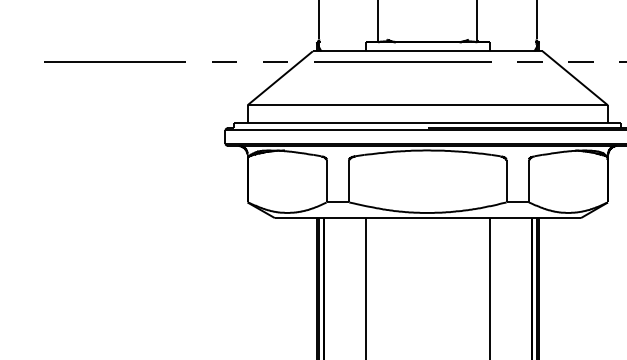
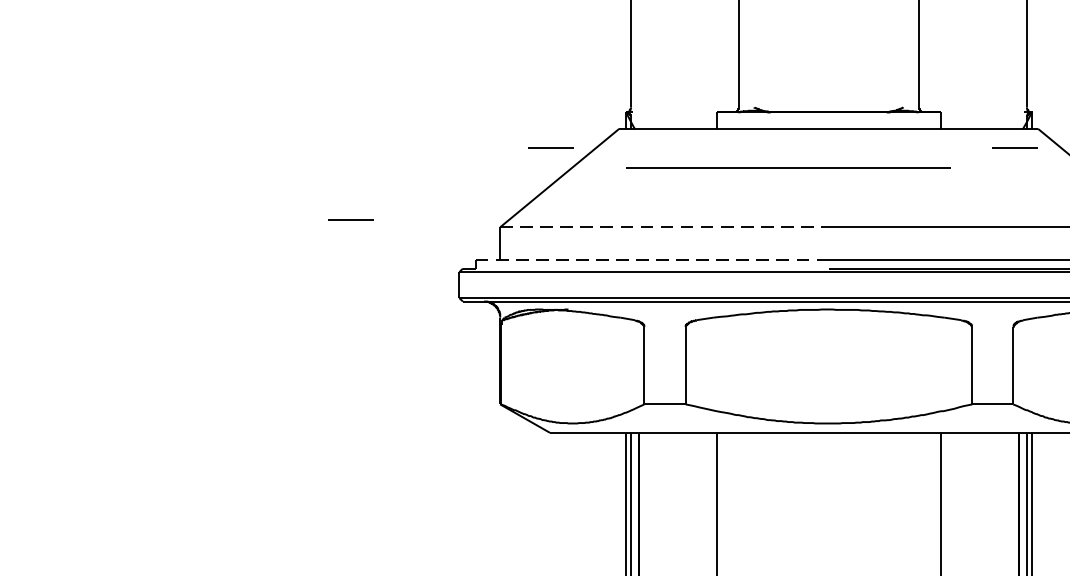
line: (114, 61) -> (257, 147), removed
line: (224, 61) -> (350, 220), moved
line: (402, 61) -> (788, 167), moved
line: (338, 105) -> (665, 227), solid -> dashed
line: (330, 123) -> (651, 260), solid -> dashed

